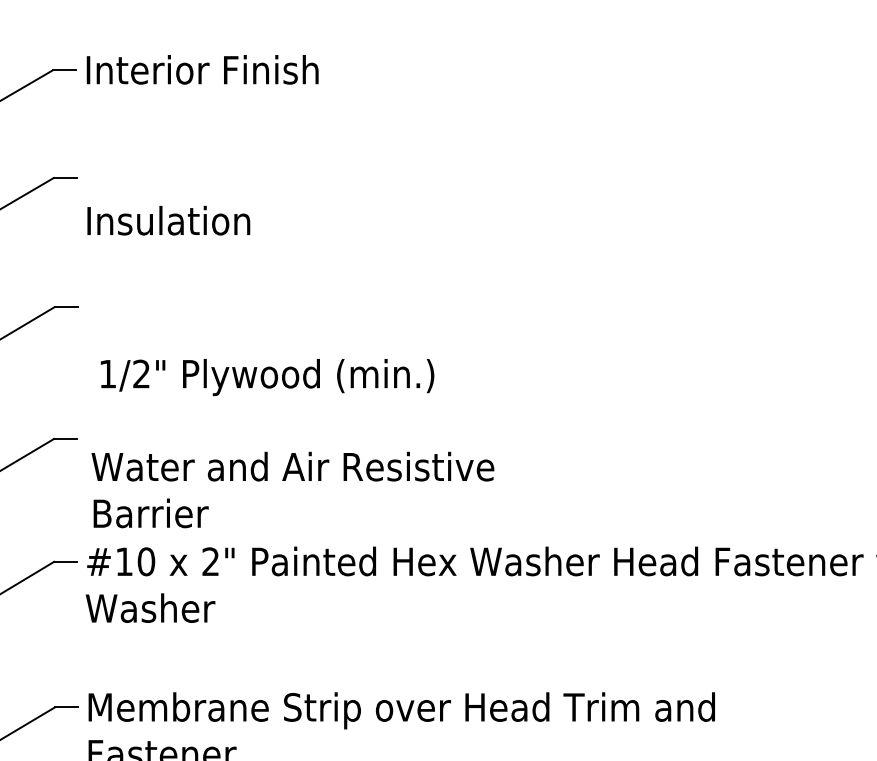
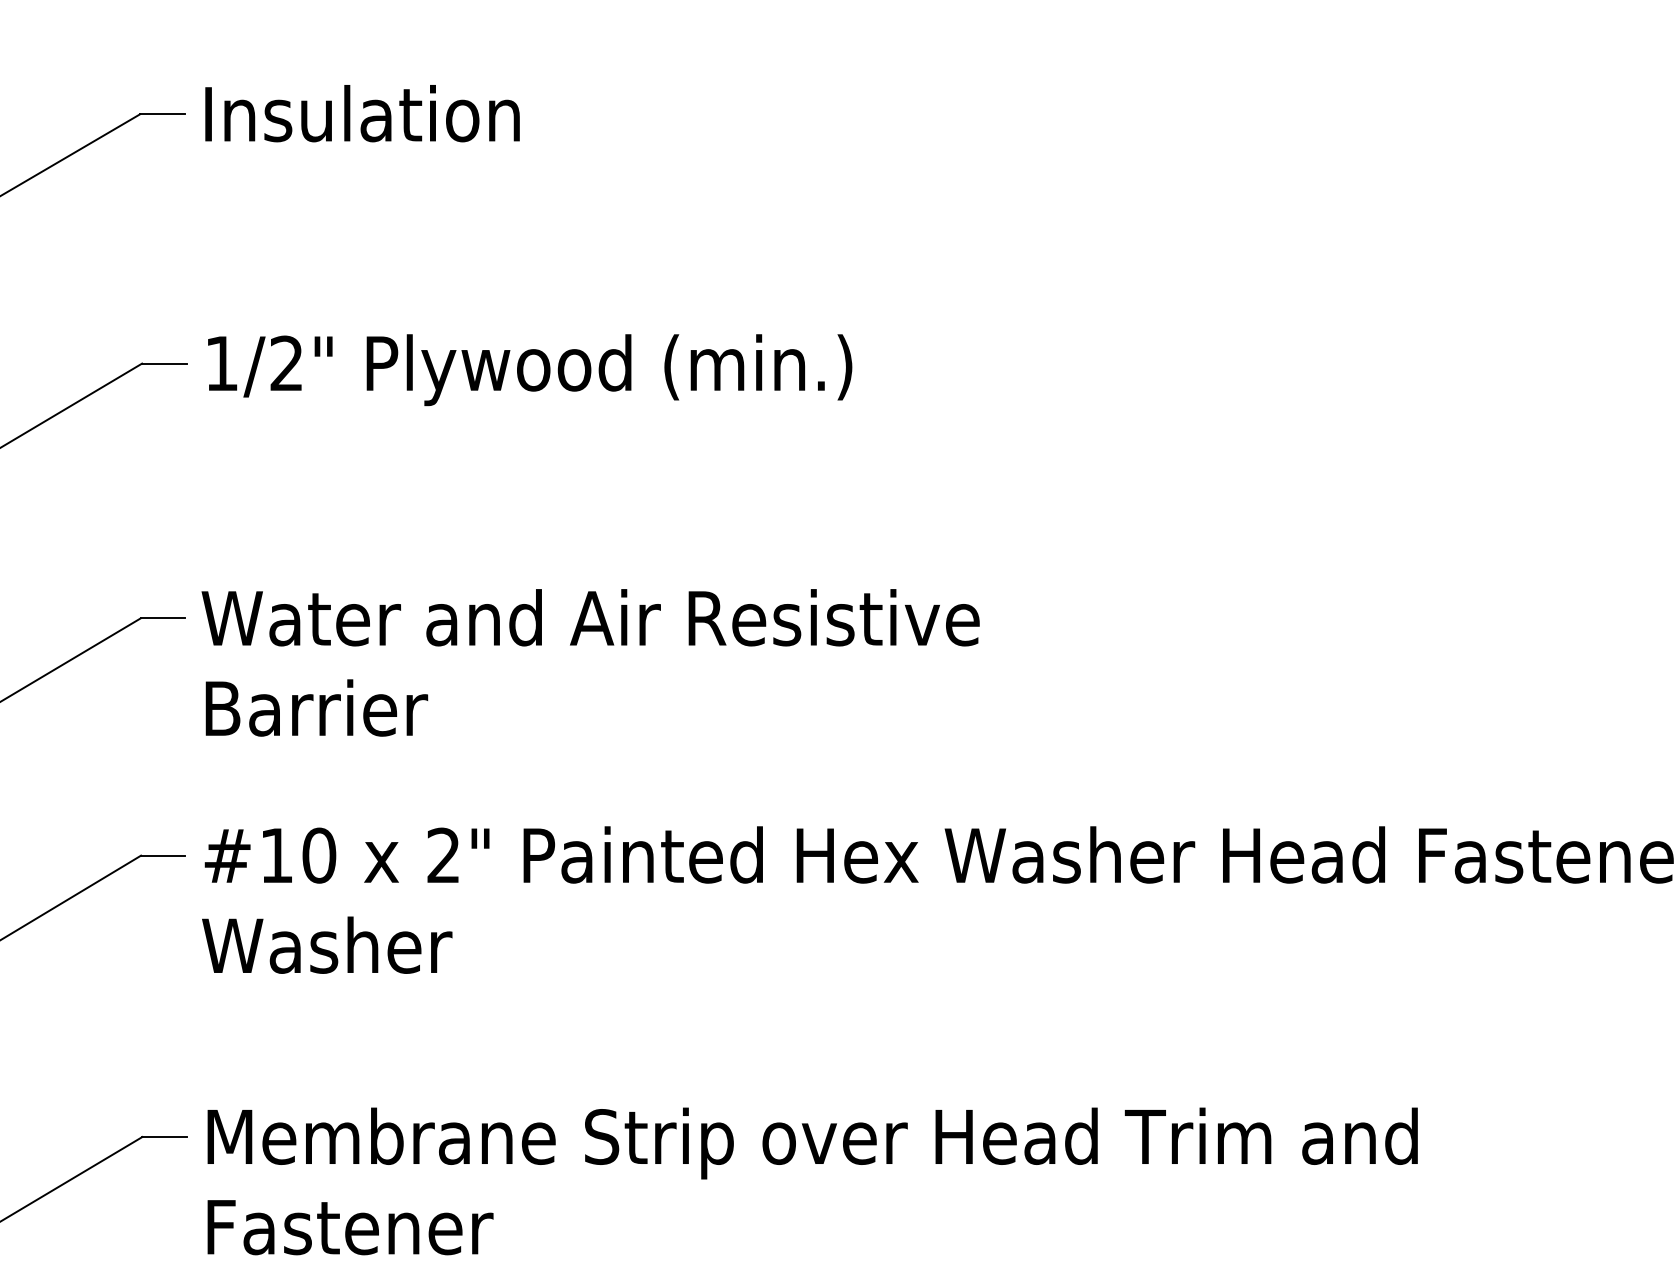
text: (168, 220) -> (361, 113), moved
text: (267, 377) -> (529, 370), moved
text: (292, 489) -> (589, 661), moved

